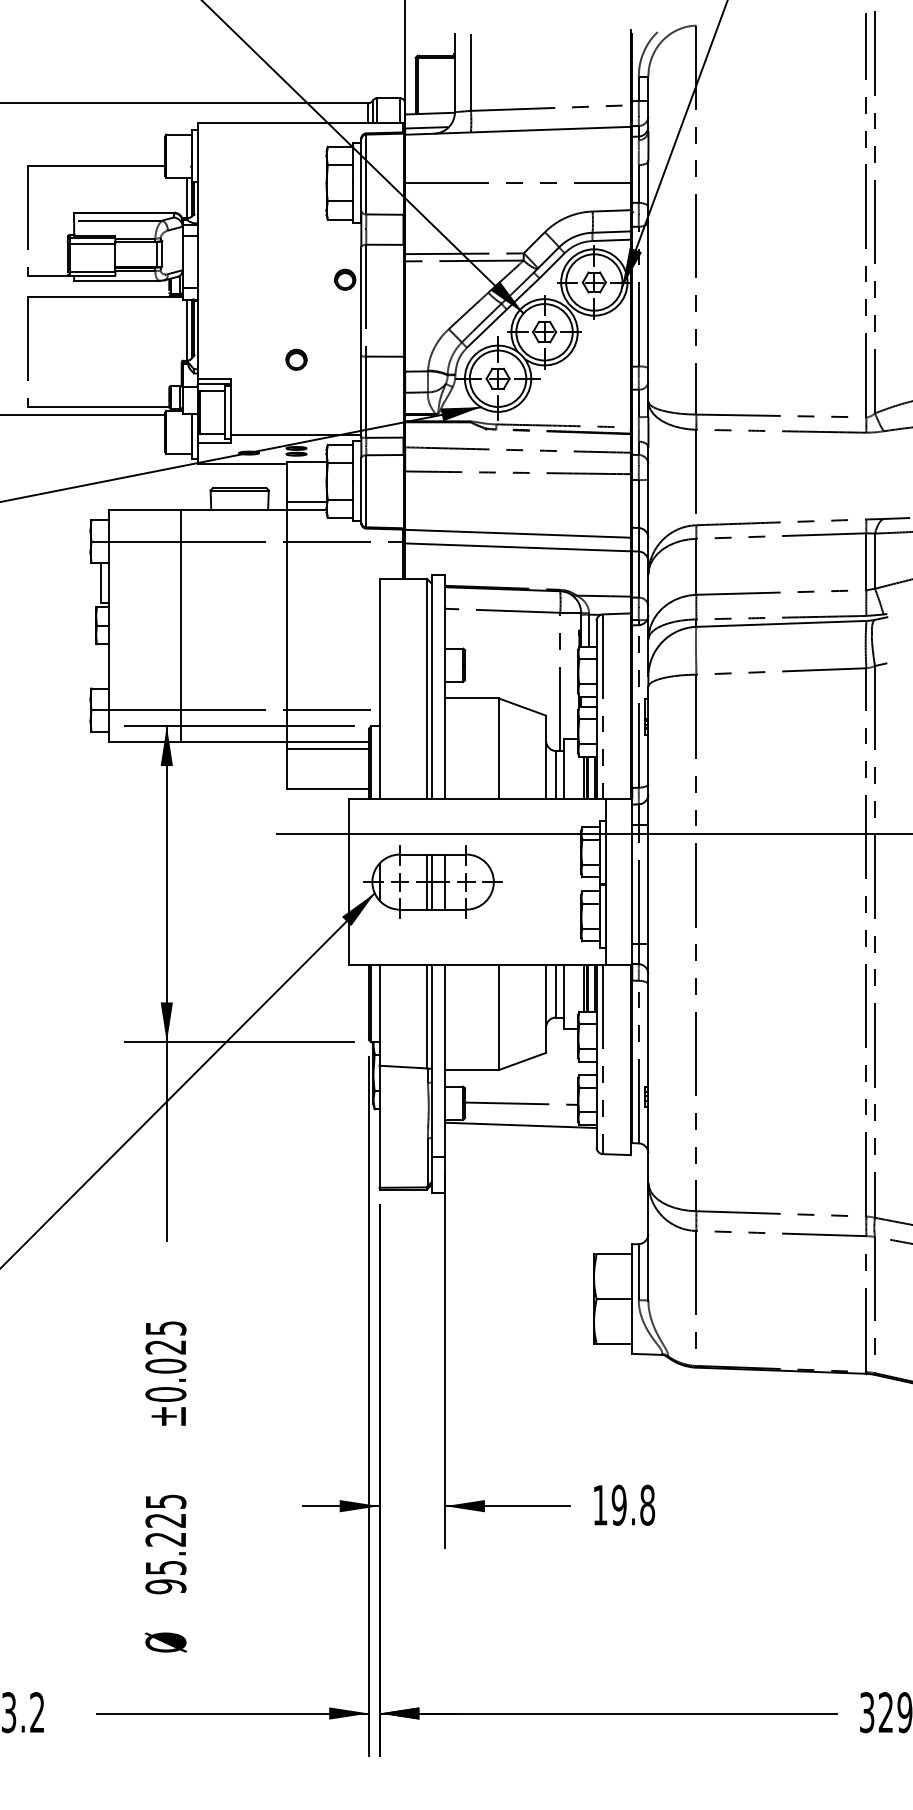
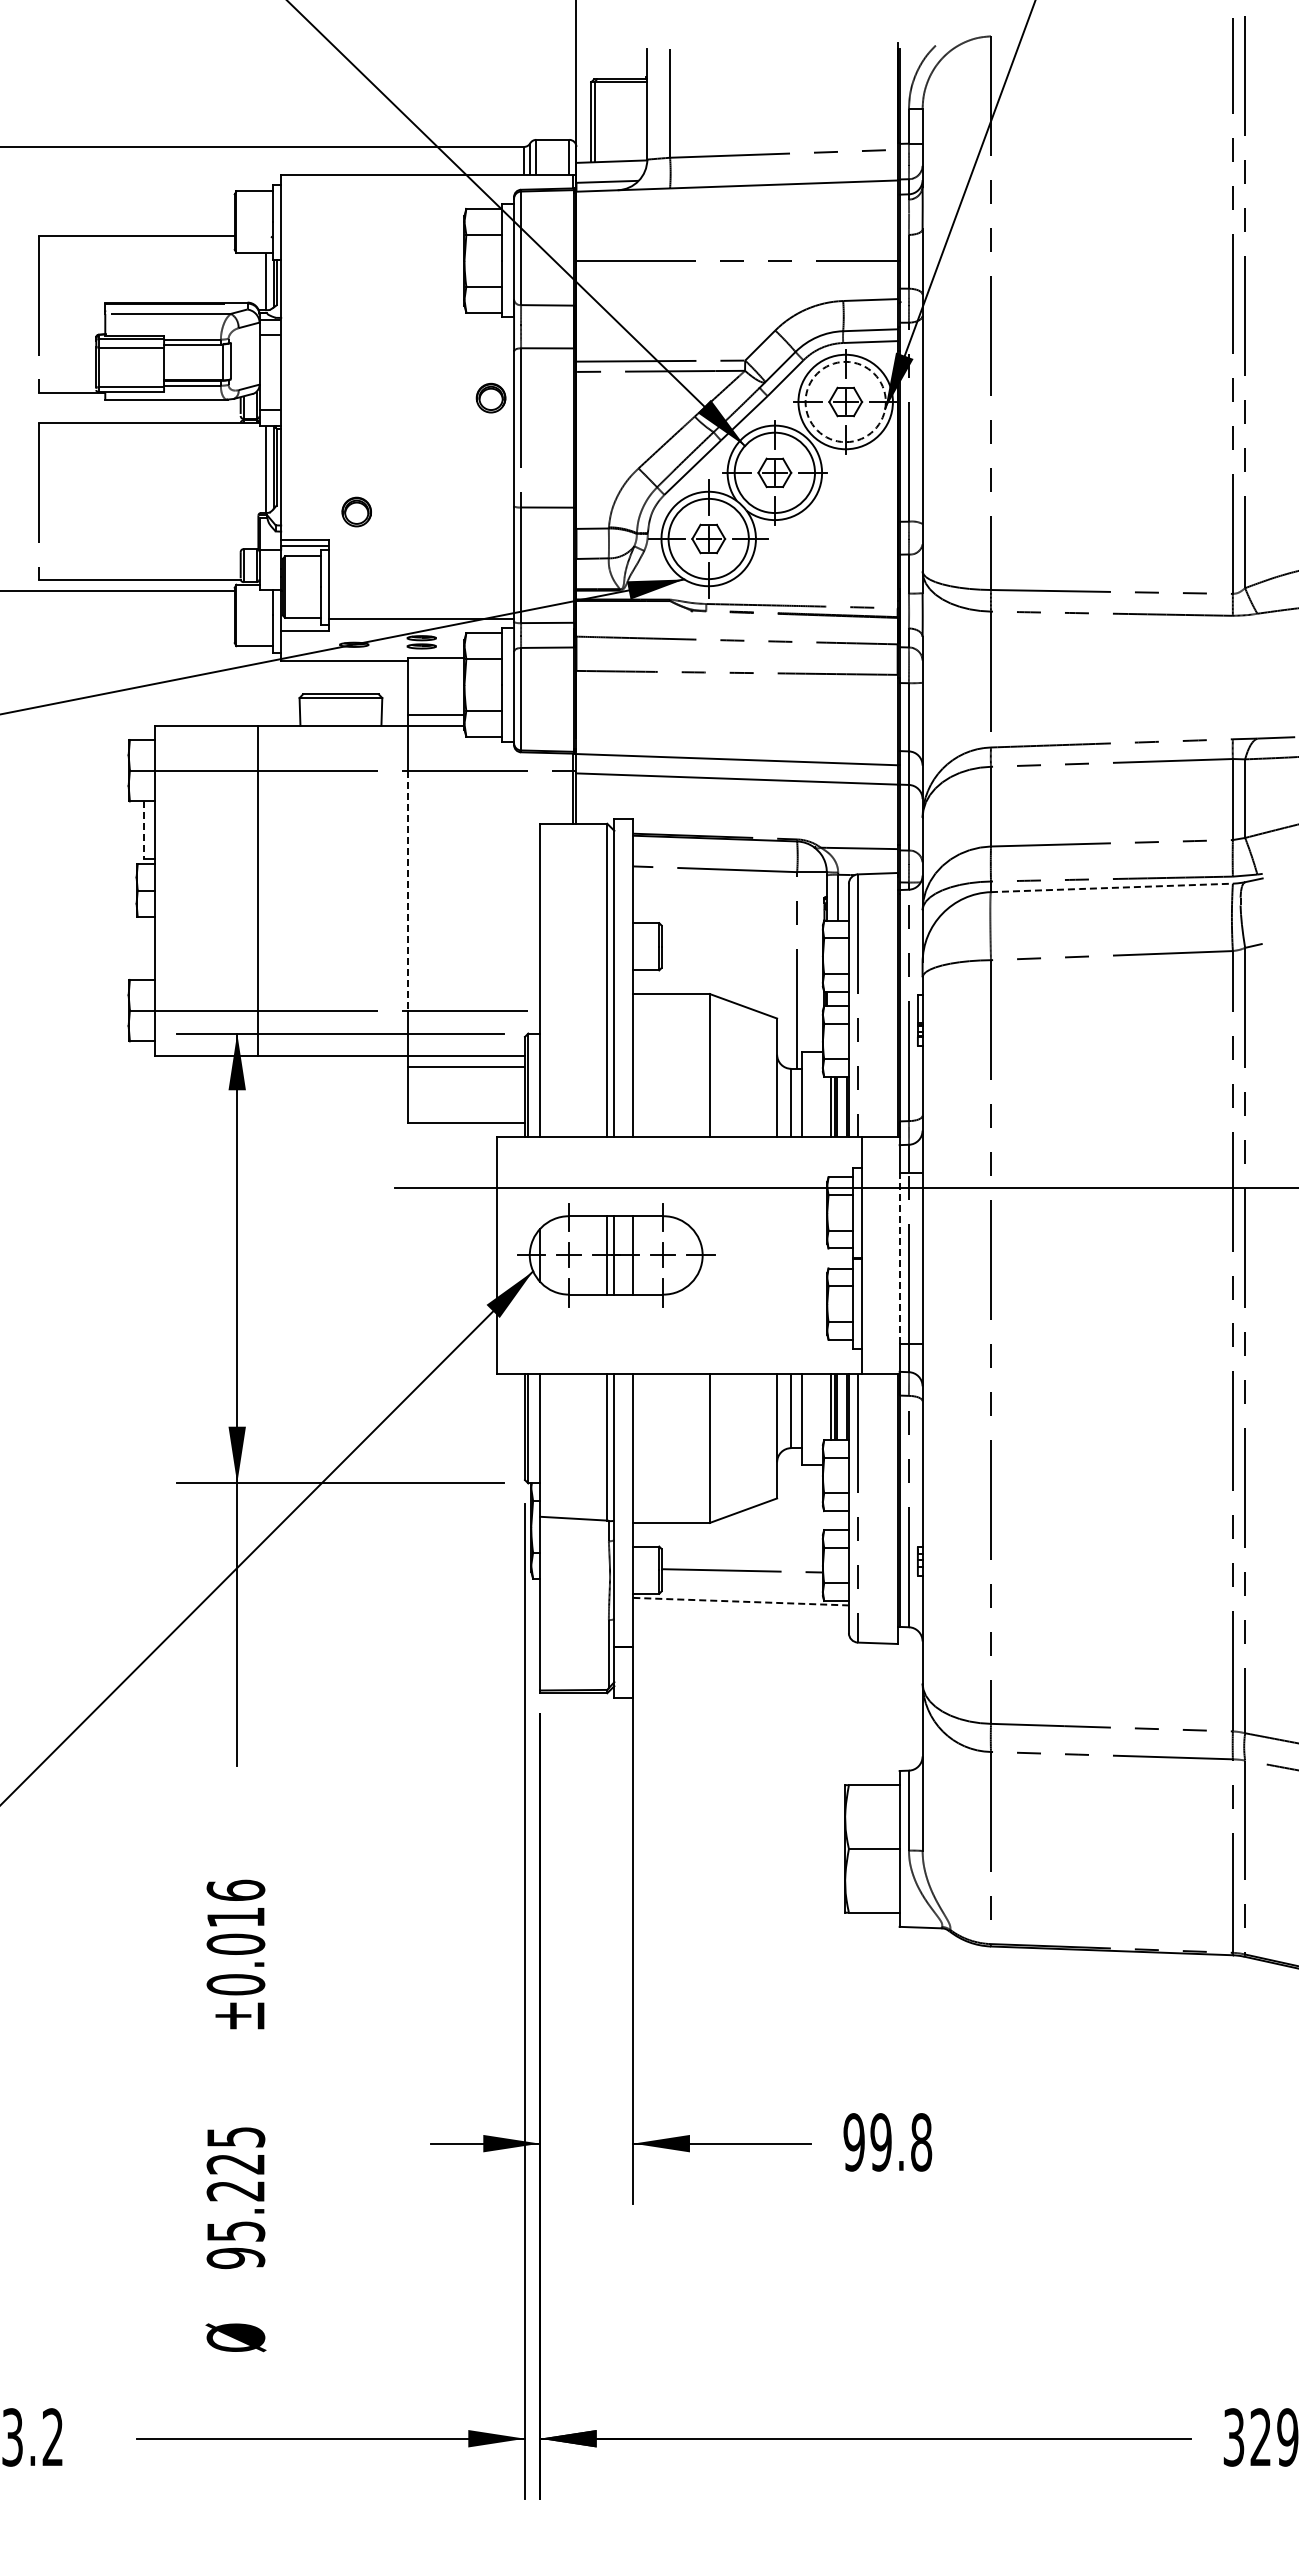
circle: (594, 282) -> (845, 401), solid -> dashed
part: (296, 359) -> (356, 511), moved
line: (100, 583) -> (143, 830), solid -> dashed
line: (781, 623) -> (1111, 887), solid -> dashed
line: (286, 625) -> (407, 890), solid -> dashed
line: (632, 884) -> (899, 1258), solid -> dashed
line: (521, 1125) -> (741, 1601), solid -> dashed
text: (165, 1337) -> (235, 1903), ±0.025 -> ±0.016
text: (599, 1505) -> (853, 2142), 19.8 -> 99.8

